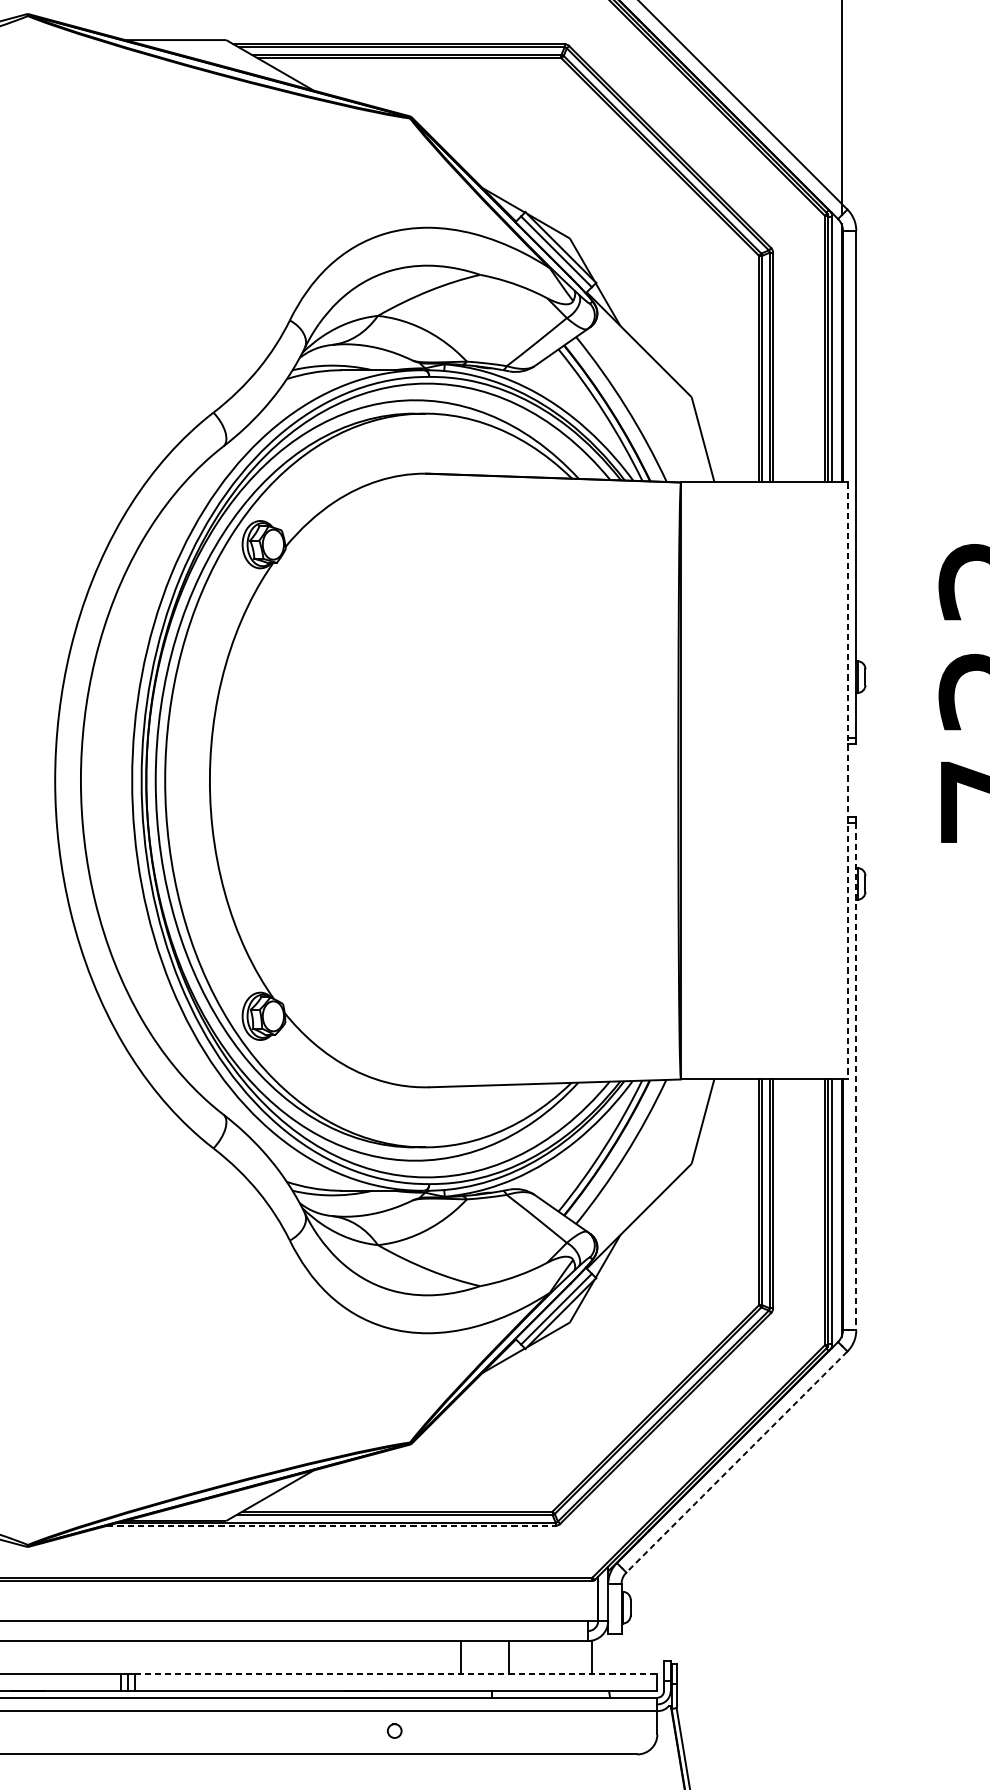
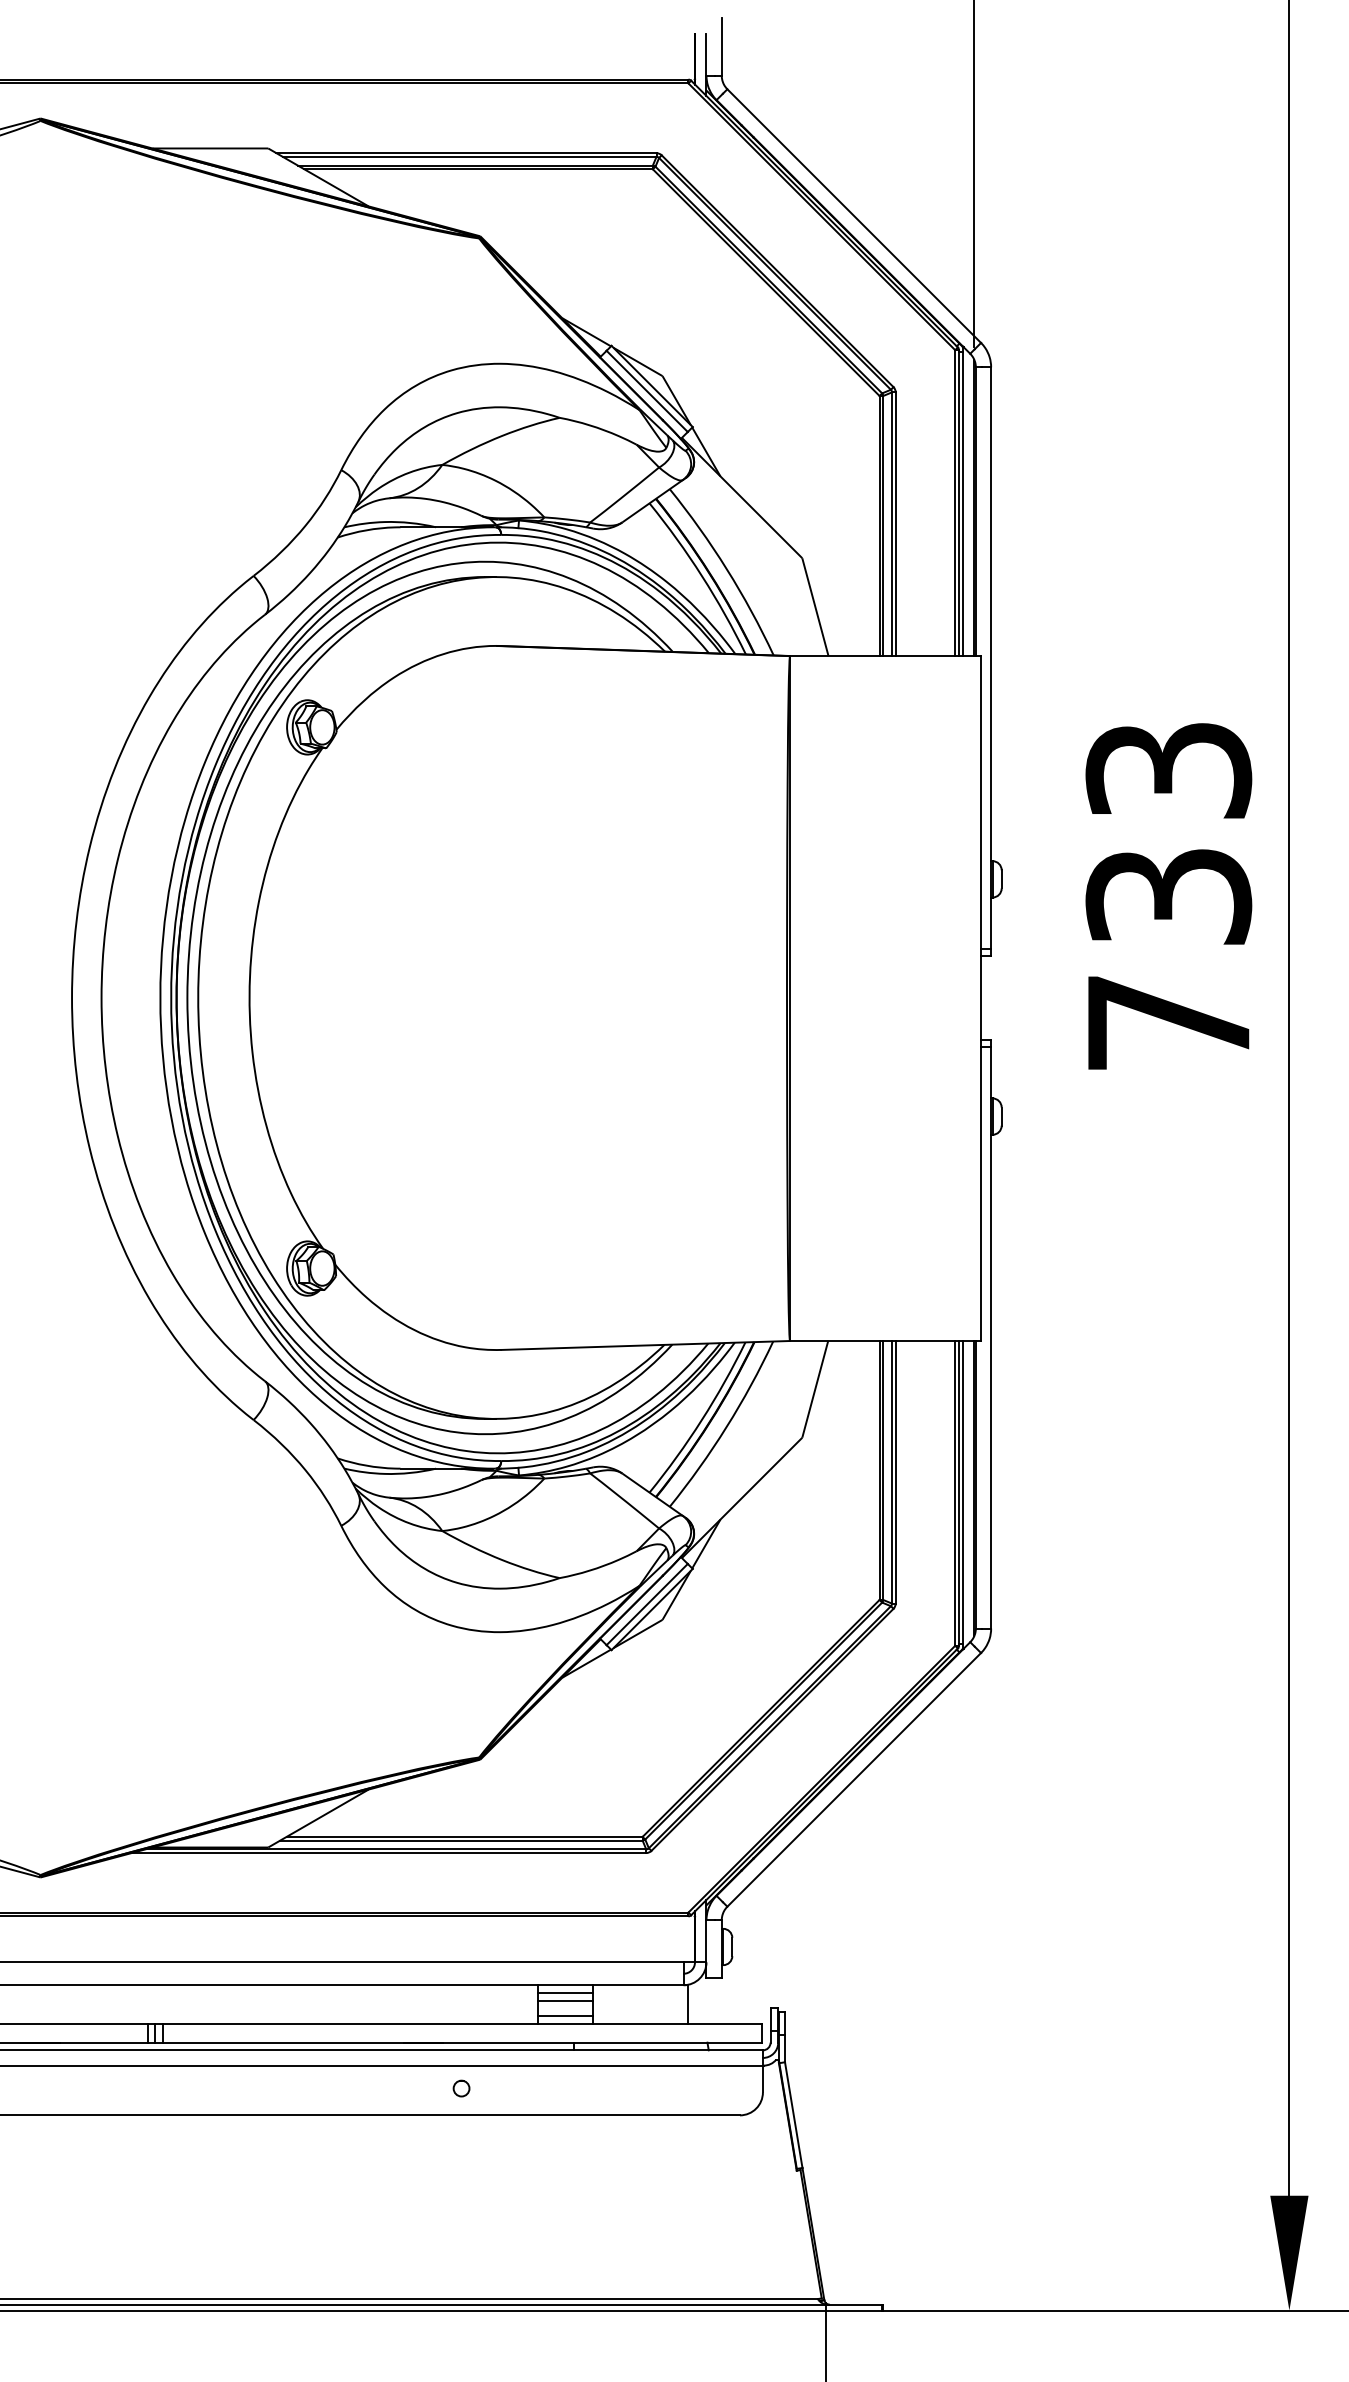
line: (847, 781) -> (981, 999), dashed -> solid
line: (856, 1076) -> (991, 1337), dashed -> solid
line: (736, 1462) -> (853, 1780), dashed -> solid
line: (331, 1526) -> (389, 1853), dashed -> solid
line: (485, 1647) -> (565, 1992), added
line: (485, 1654) -> (565, 2000), added
line: (485, 1667) -> (565, 2015), added
line: (396, 1674) -> (463, 2023), dashed -> solid

